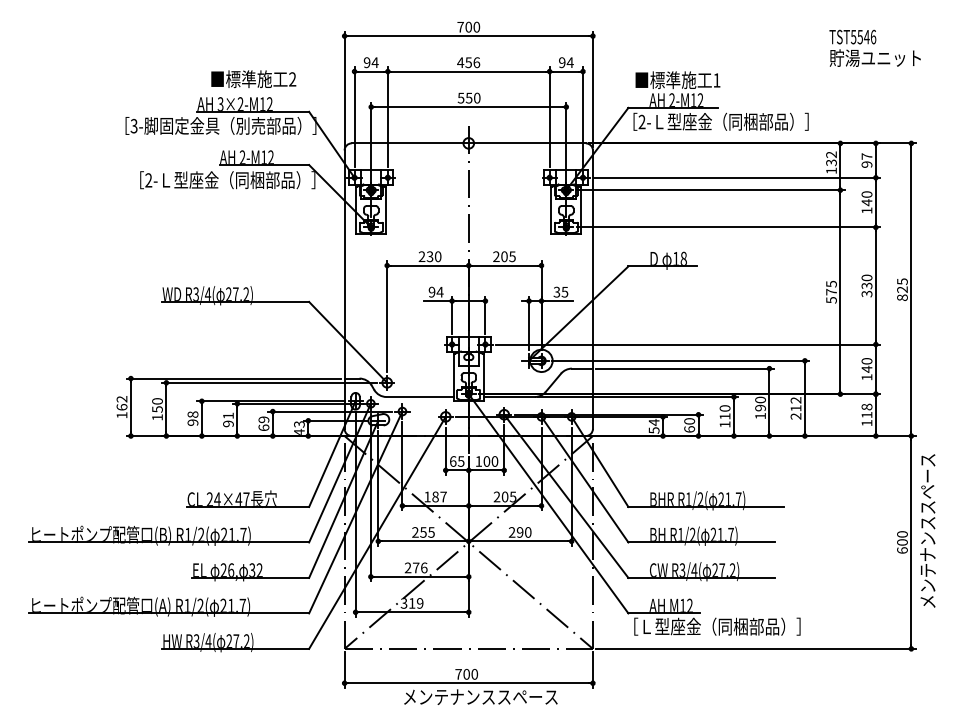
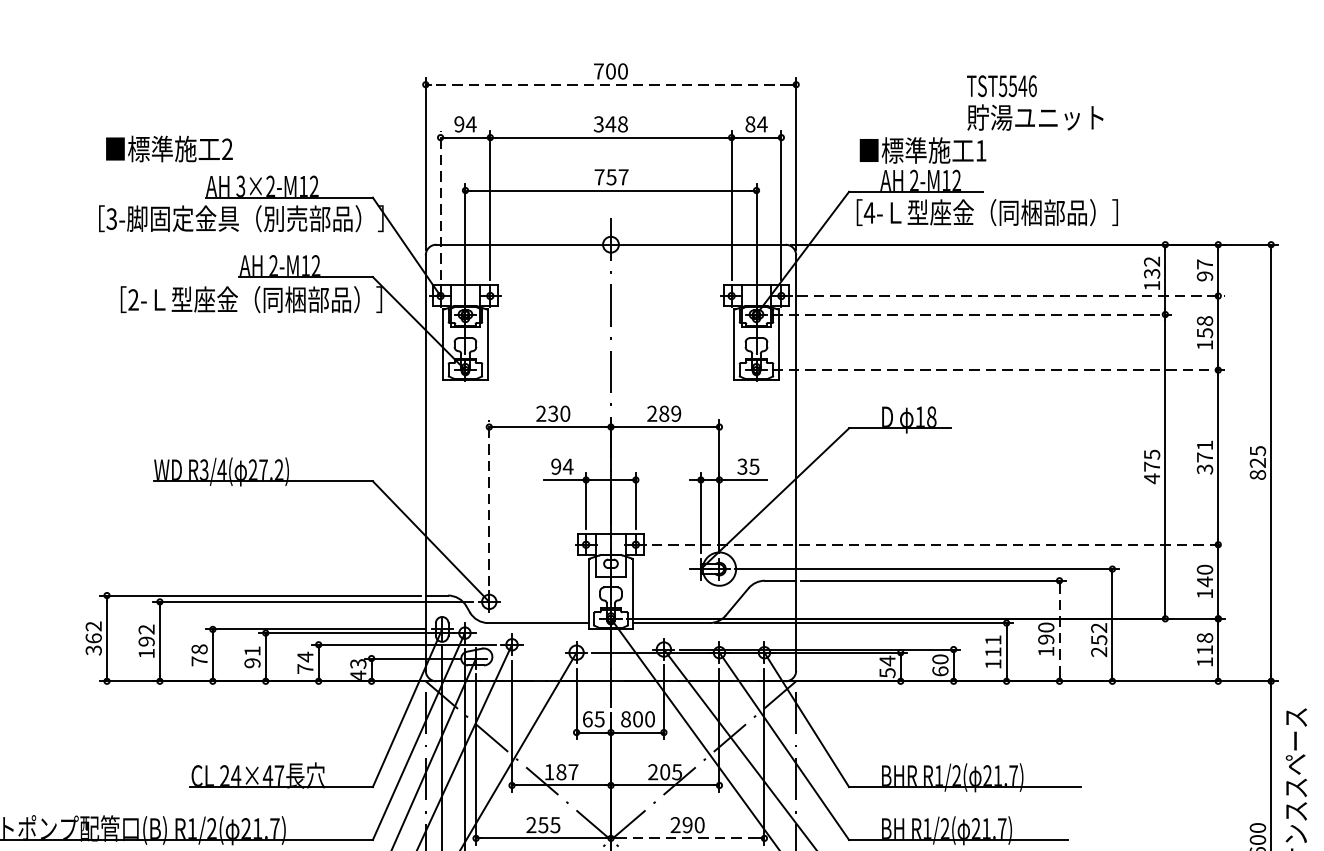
line: (468, 36) -> (610, 85), solid -> dashed
text: (874, 47) -> (1034, 101), moved
text: (468, 62) -> (610, 124), 456 -> 348
text: (562, 62) -> (750, 124), 94 -> 84
text: (253, 79) -> (169, 149), moved
text: (468, 97) -> (610, 176), 550 -> 757
line: (354, 116) -> (440, 204), solid -> dashed
text: (641, 121) -> (868, 212), 2- -> 4-
line: (737, 177) -> (1011, 295), solid -> dashed
line: (710, 190) -> (971, 315), solid -> dashed
text: (866, 198) -> (1204, 326), 140 -> 158
line: (728, 227) -> (998, 370), solid -> dashed
text: (508, 256) -> (670, 413), 205 -> 289
text: (866, 281) -> (1204, 450), 330 -> 371
text: (831, 299) -> (1152, 477), 575 -> 475
line: (387, 316) -> (489, 502), solid -> dashed
line: (688, 344) -> (938, 544), solid -> dashed
line: (769, 401) -> (1059, 629), solid -> dashed
text: (157, 405) -> (146, 635), 150 -> 192
text: (724, 408) -> (992, 640), 110 -> 111
text: (795, 408) -> (1098, 640), 212 -> 252
text: (121, 415) -> (92, 650), 162 -> 362
text: (192, 422) -> (198, 661), 98 -> 78
text: (263, 423) -> (304, 662), 69 -> 74
text: (478, 461) -> (625, 719), 100 -> 800
line: (520, 541) -> (688, 838), solid -> dashed

